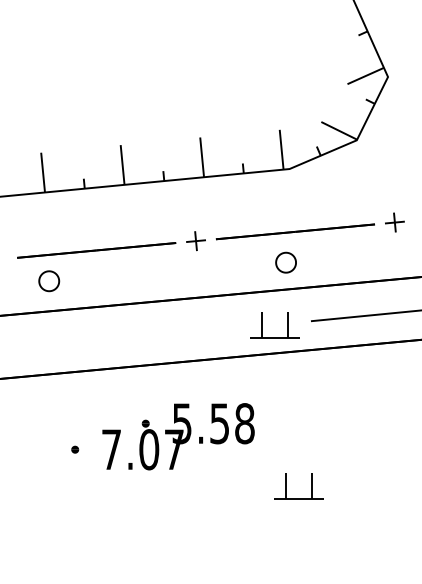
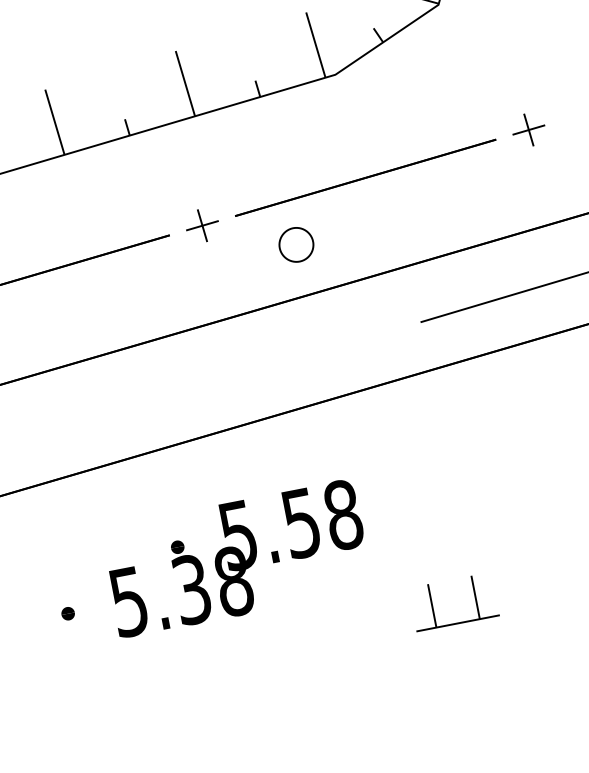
part: (285, 262) -> (295, 244), moved
part: (262, 325) -> (340, 345), removed
text: (143, 449) -> (182, 591), 7.07 -> 5.38

